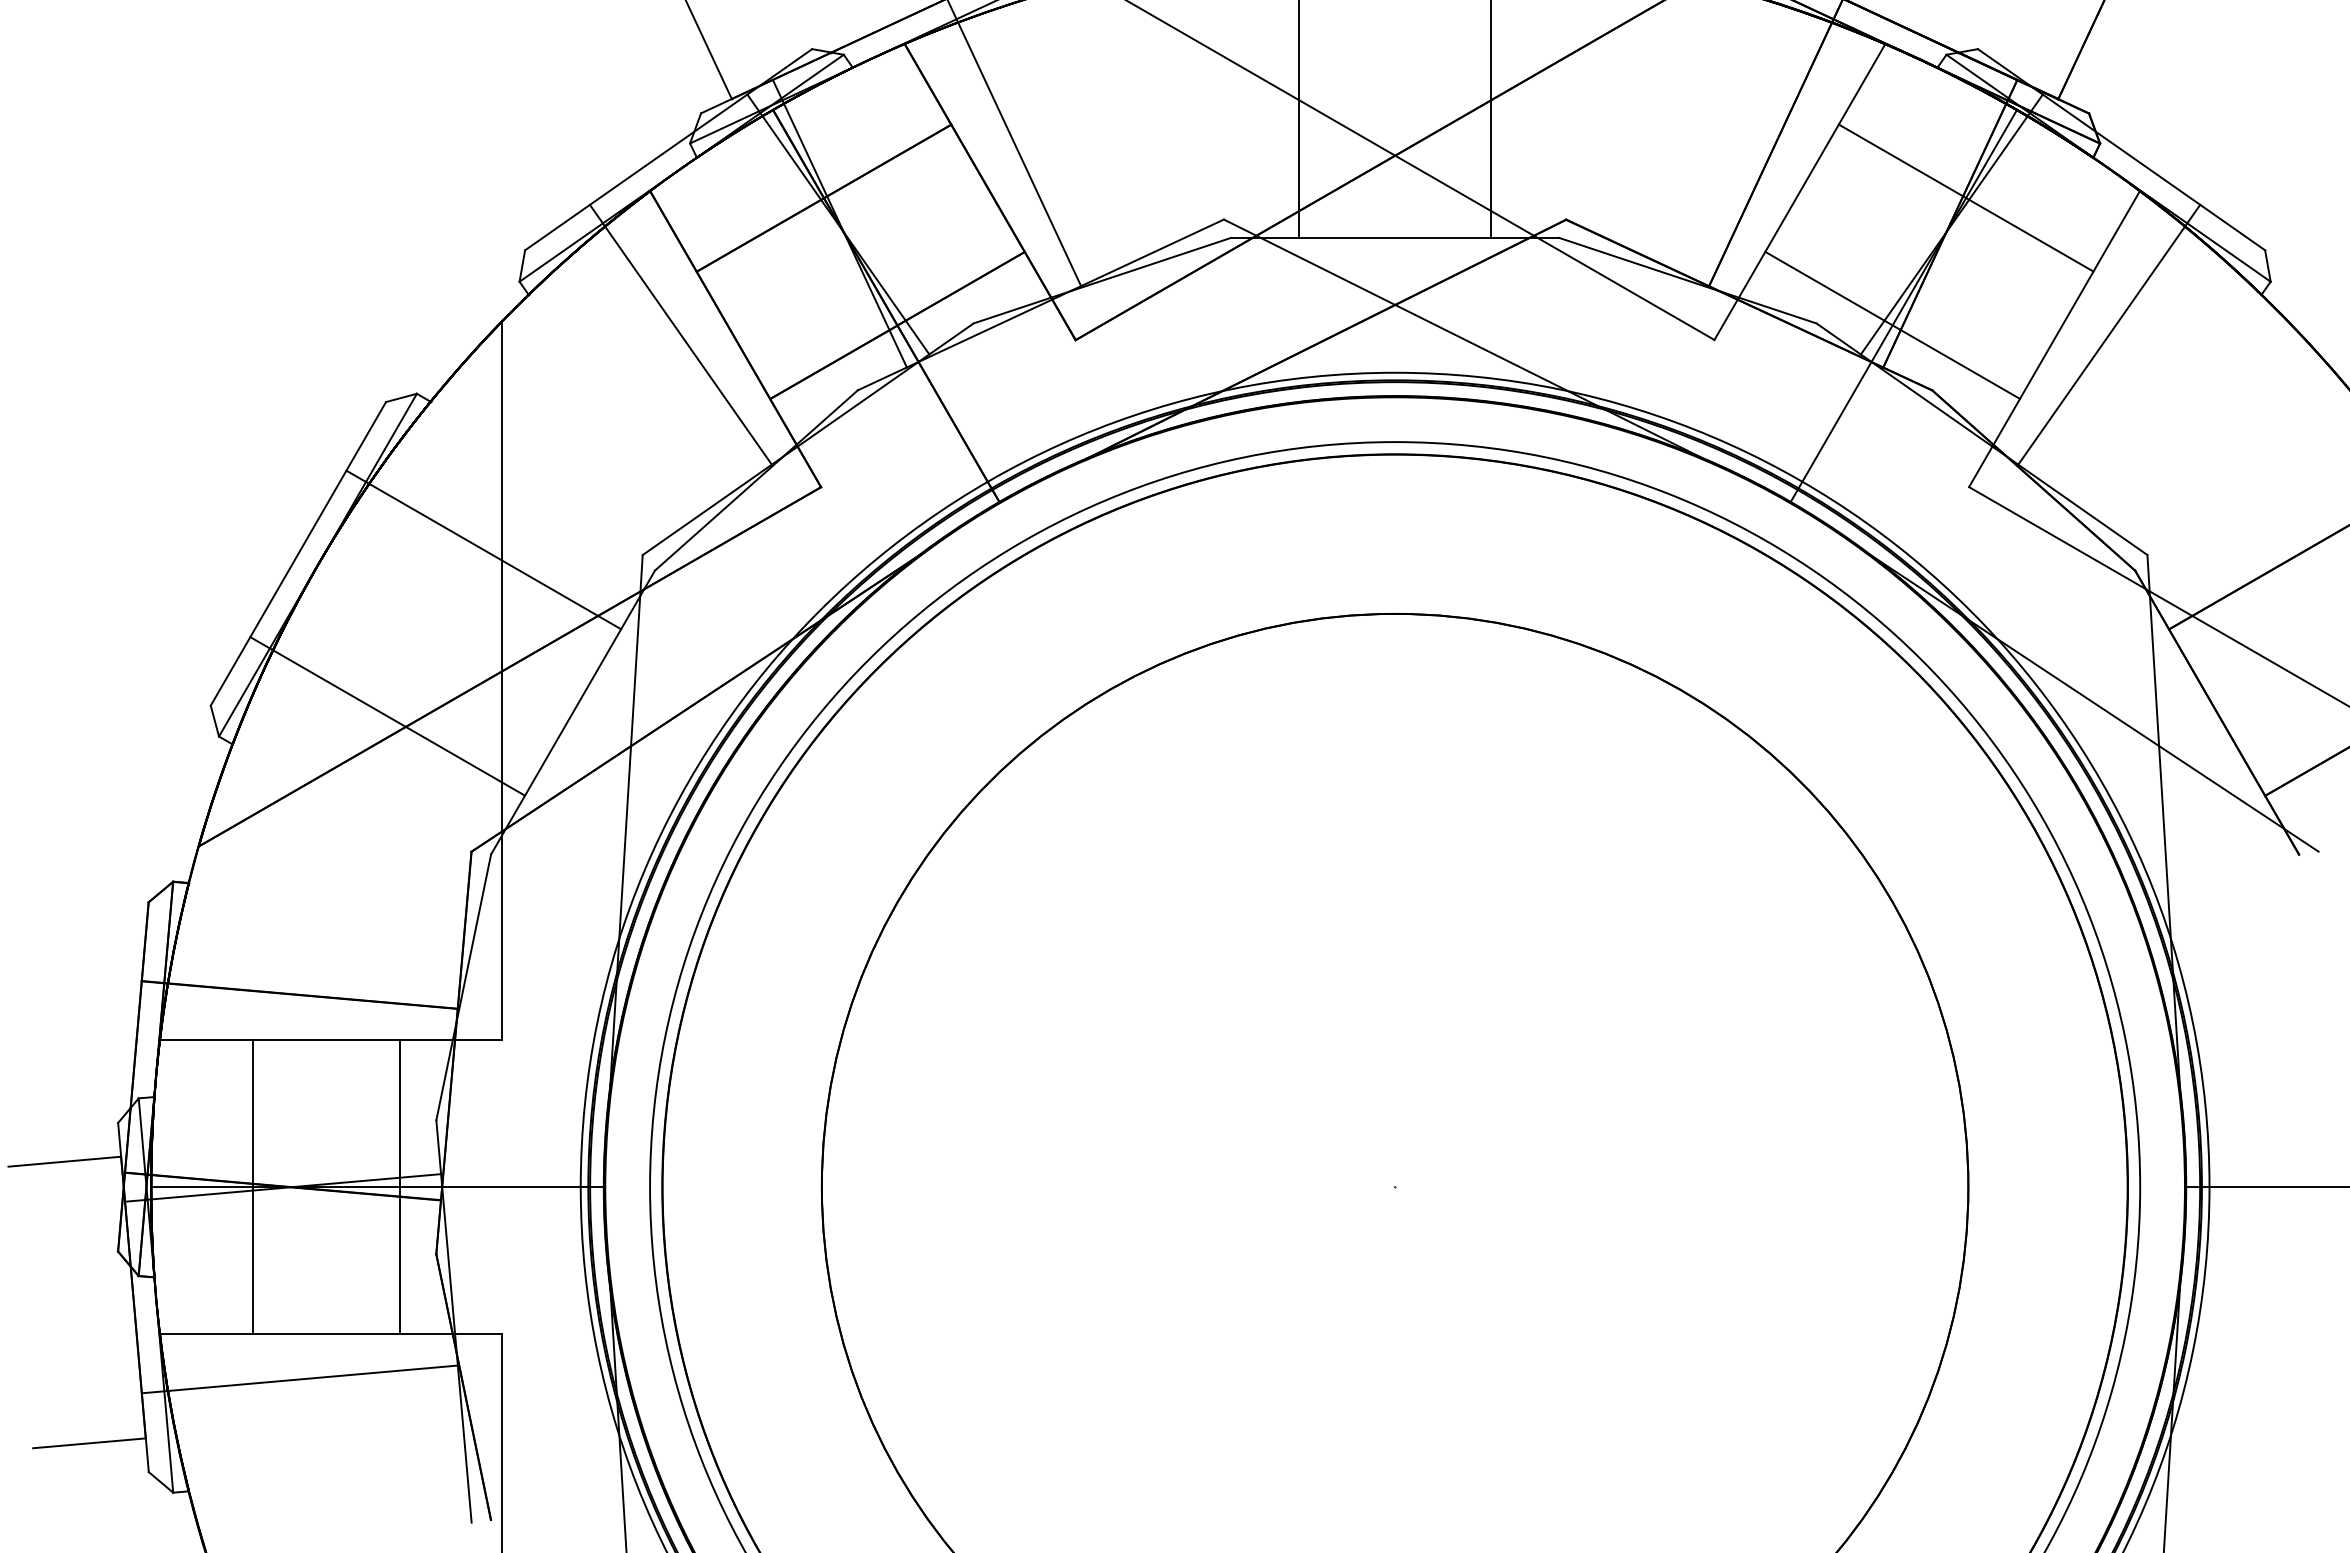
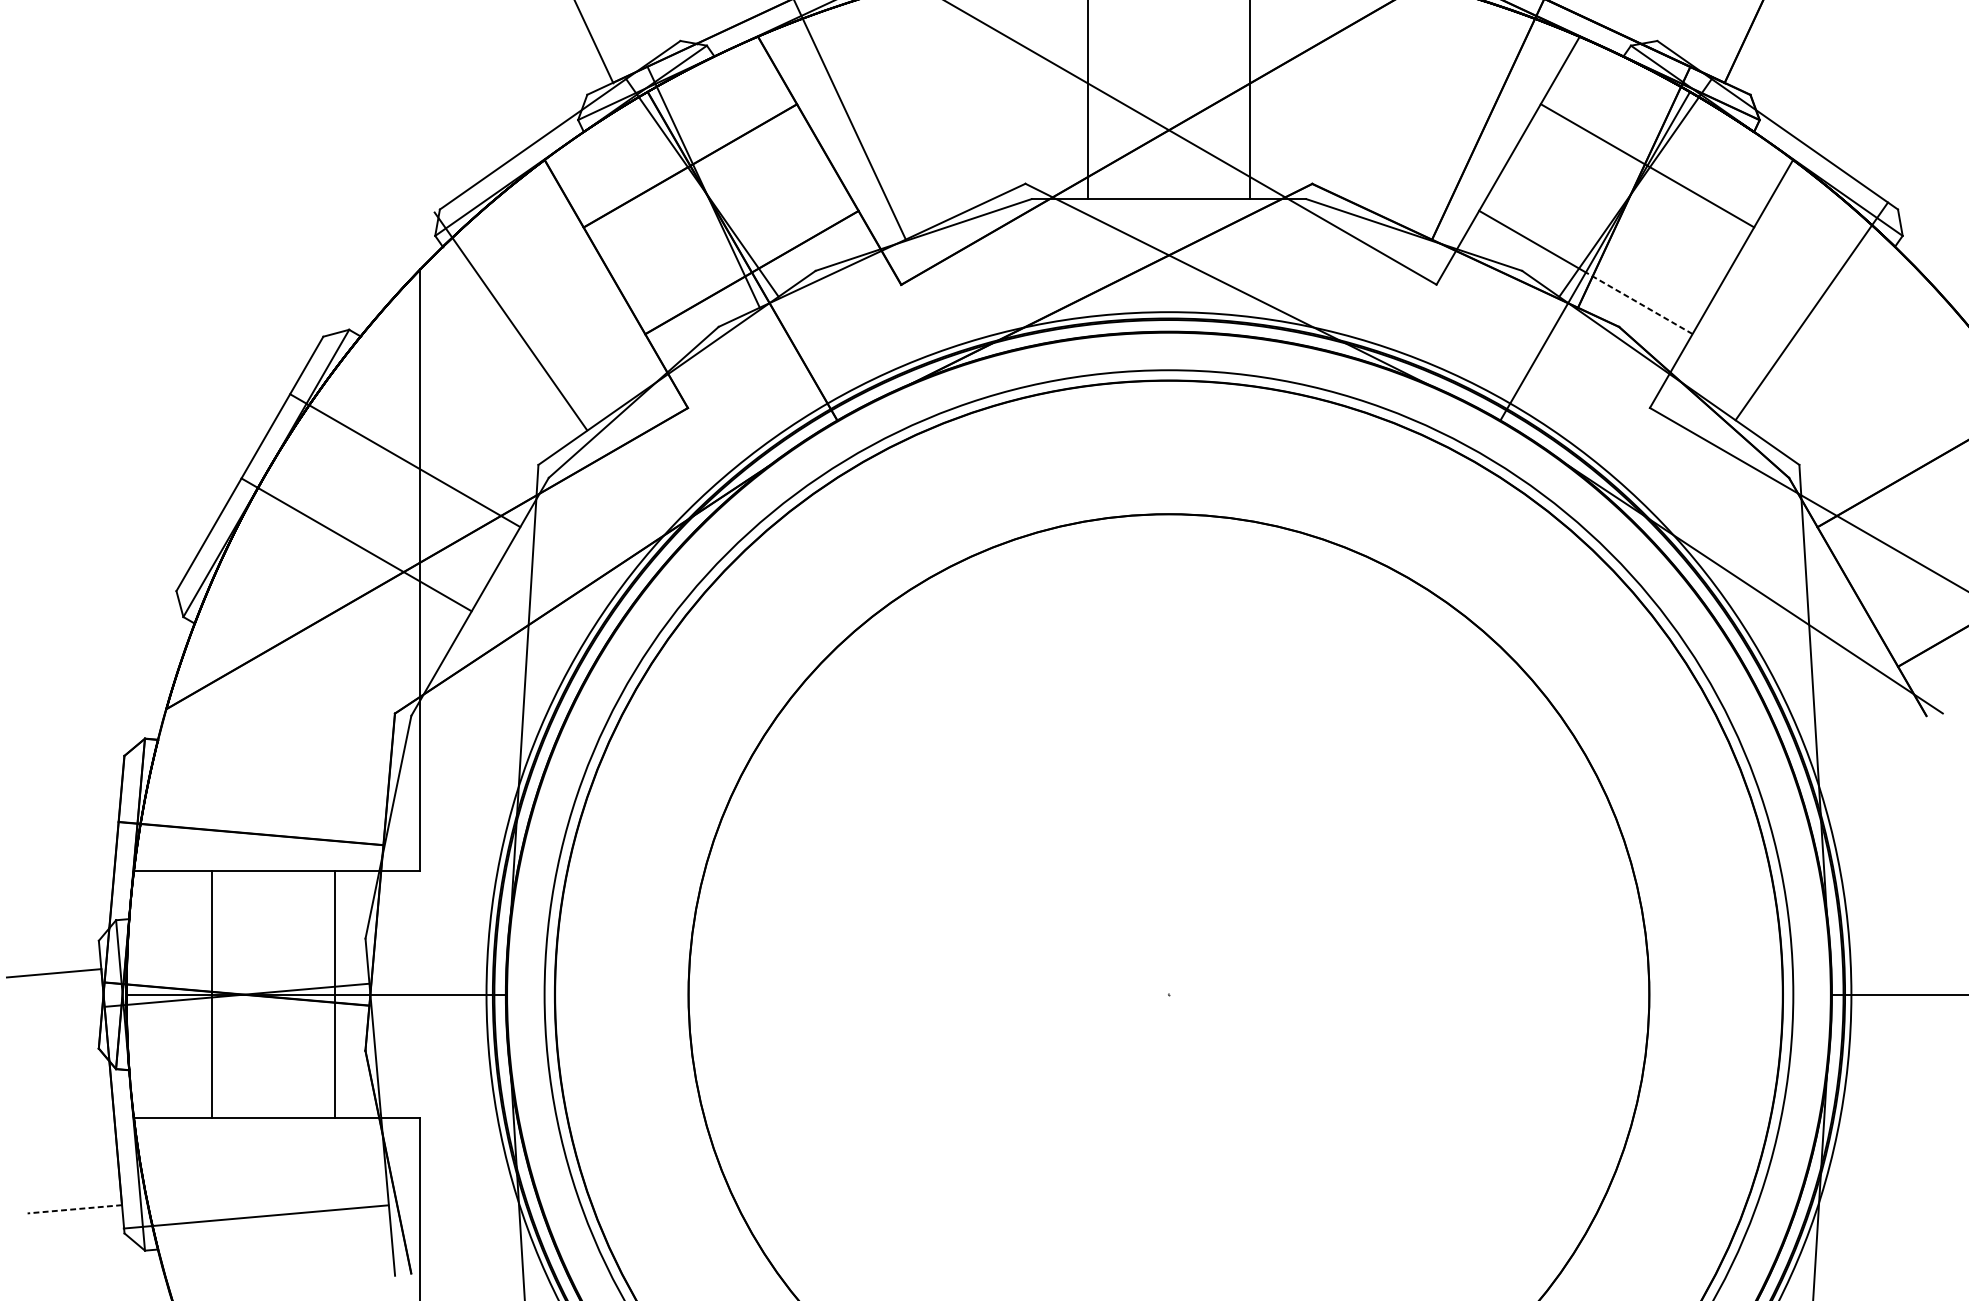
line: (680, 334) -> (510, 321), moved
line: (2109, 334) -> (1812, 311), moved
line: (1956, 362) -> (1639, 303), solid -> dashed
line: (387, 716) -> (356, 544), moved
line: (299, 1379) -> (255, 1216), moved
line: (89, 1443) -> (74, 1209), solid -> dashed

